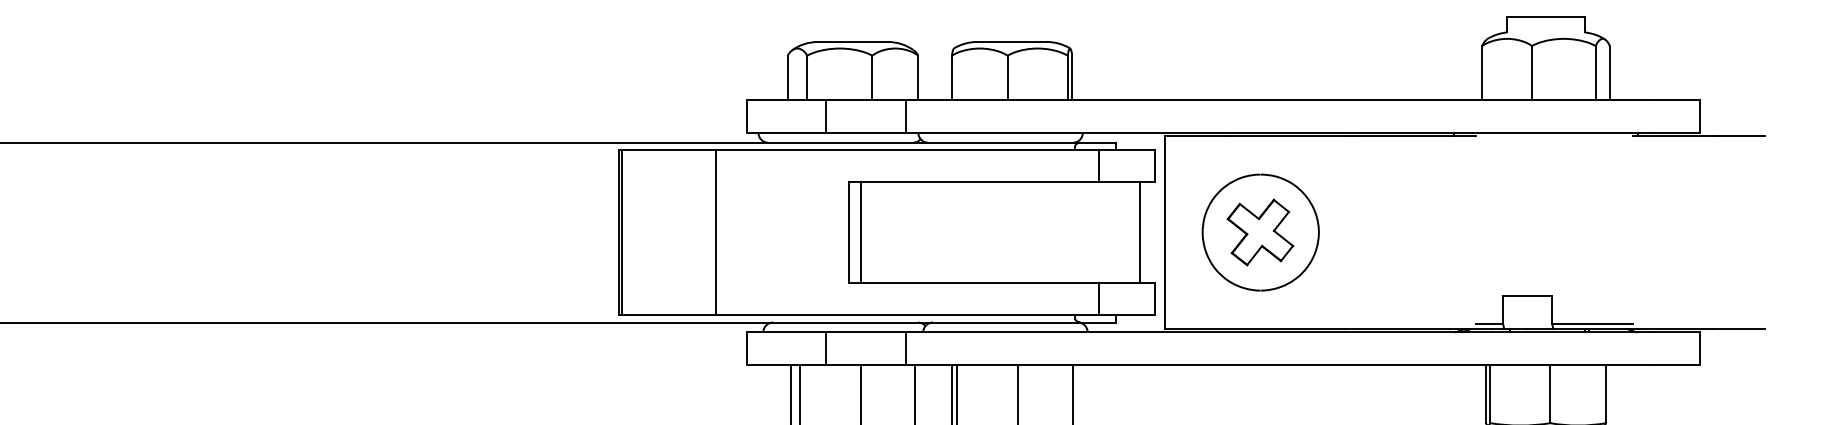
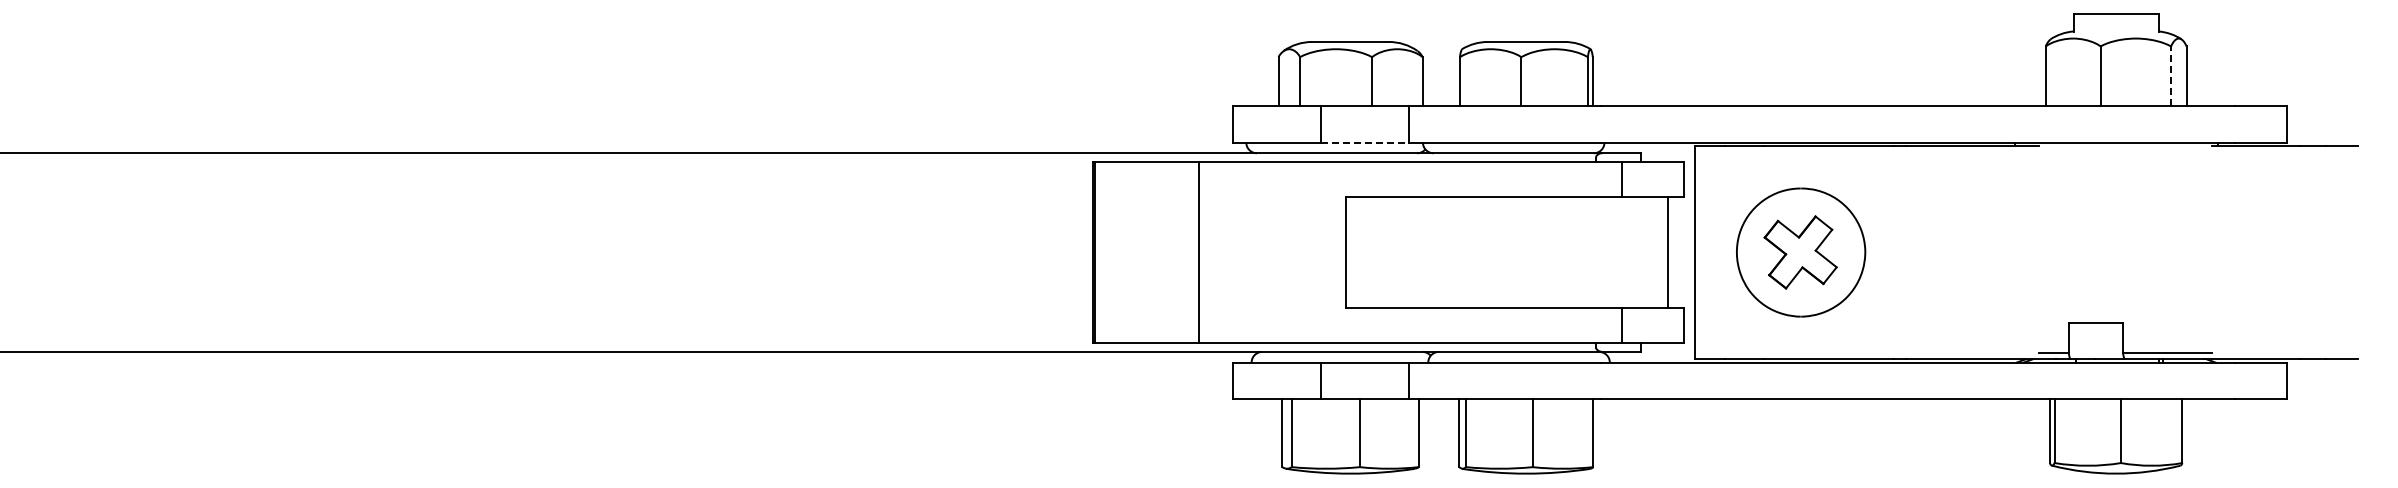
line: (1596, 73) -> (2171, 76), solid -> dashed
line: (865, 132) -> (1364, 142), solid -> dashed
line: (861, 232) -> (1359, 252), removed

